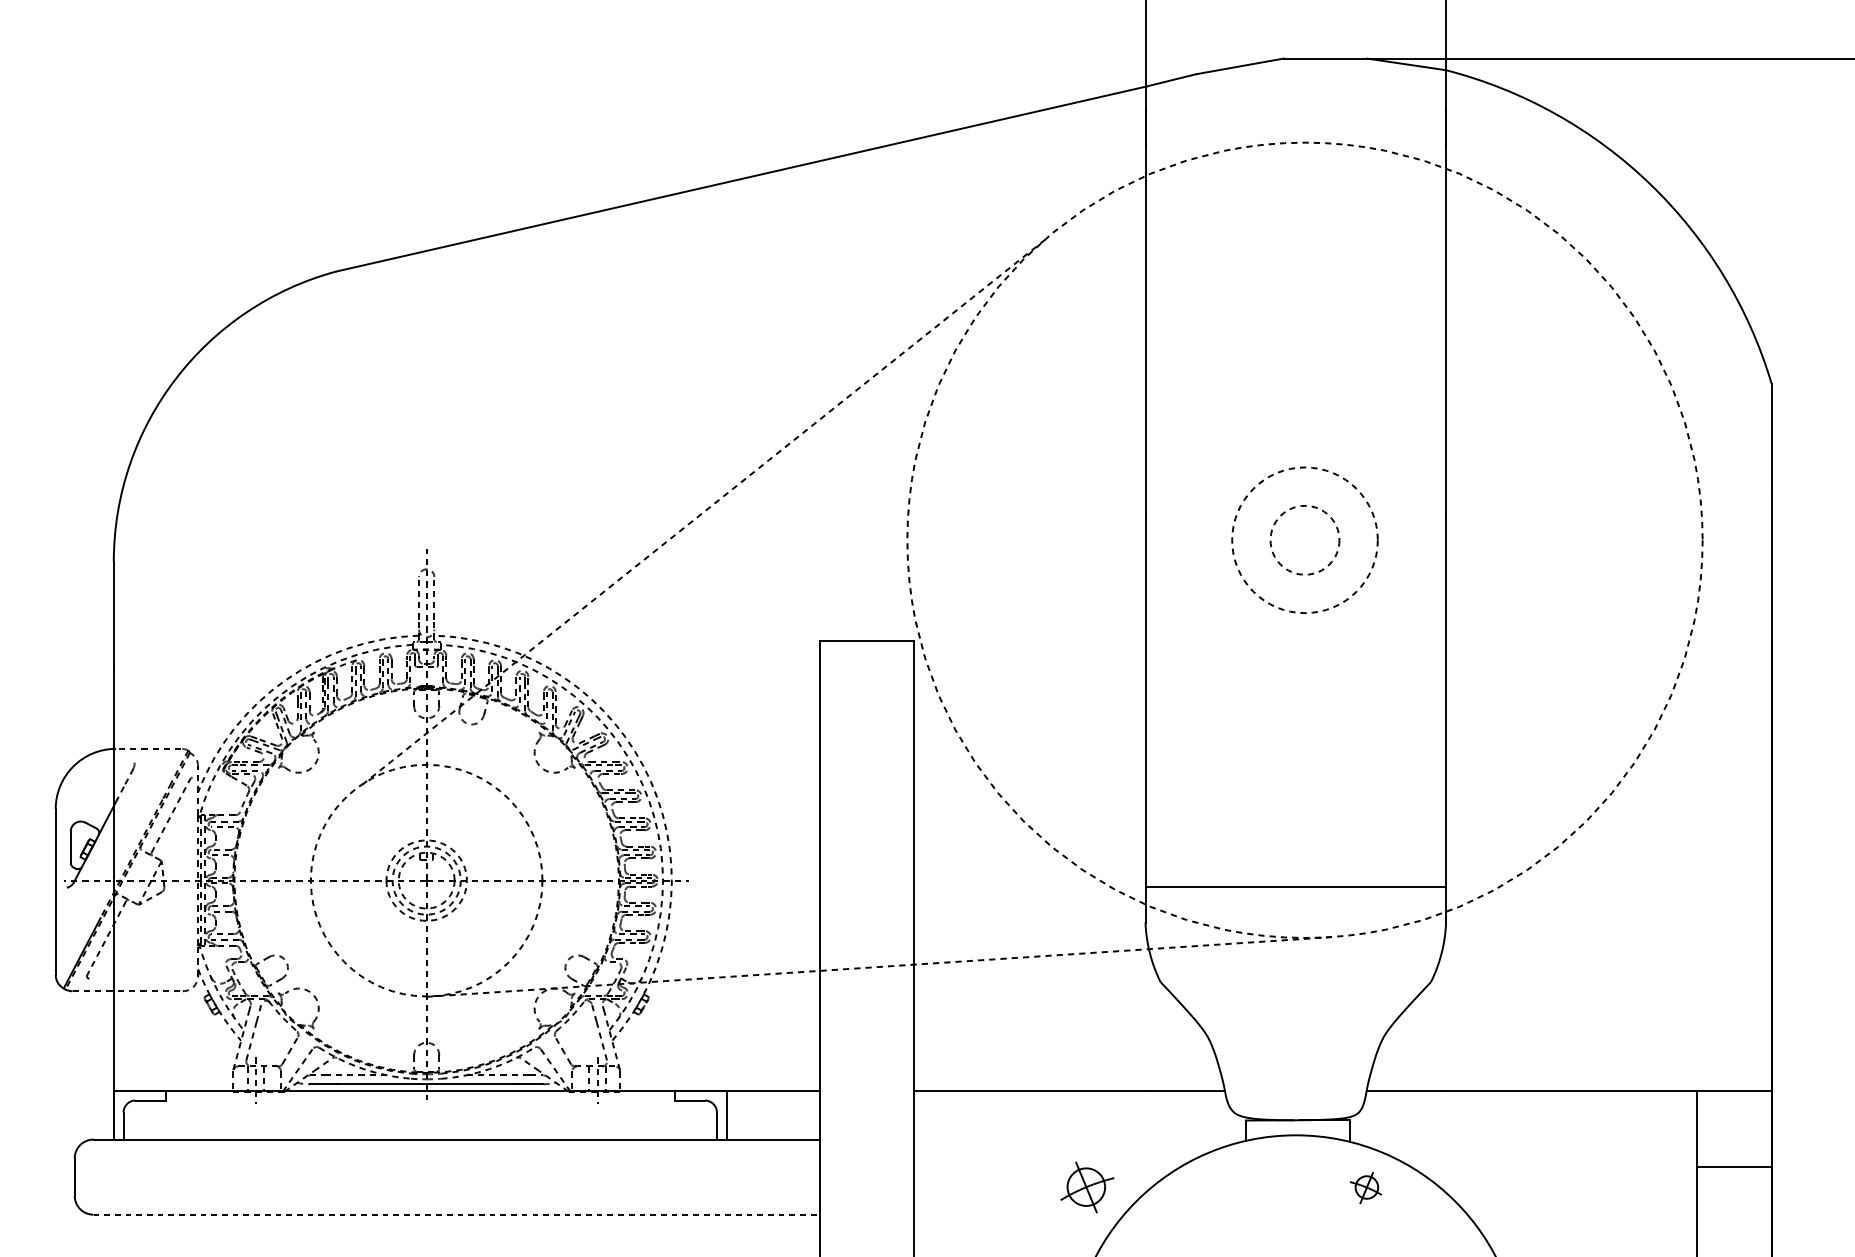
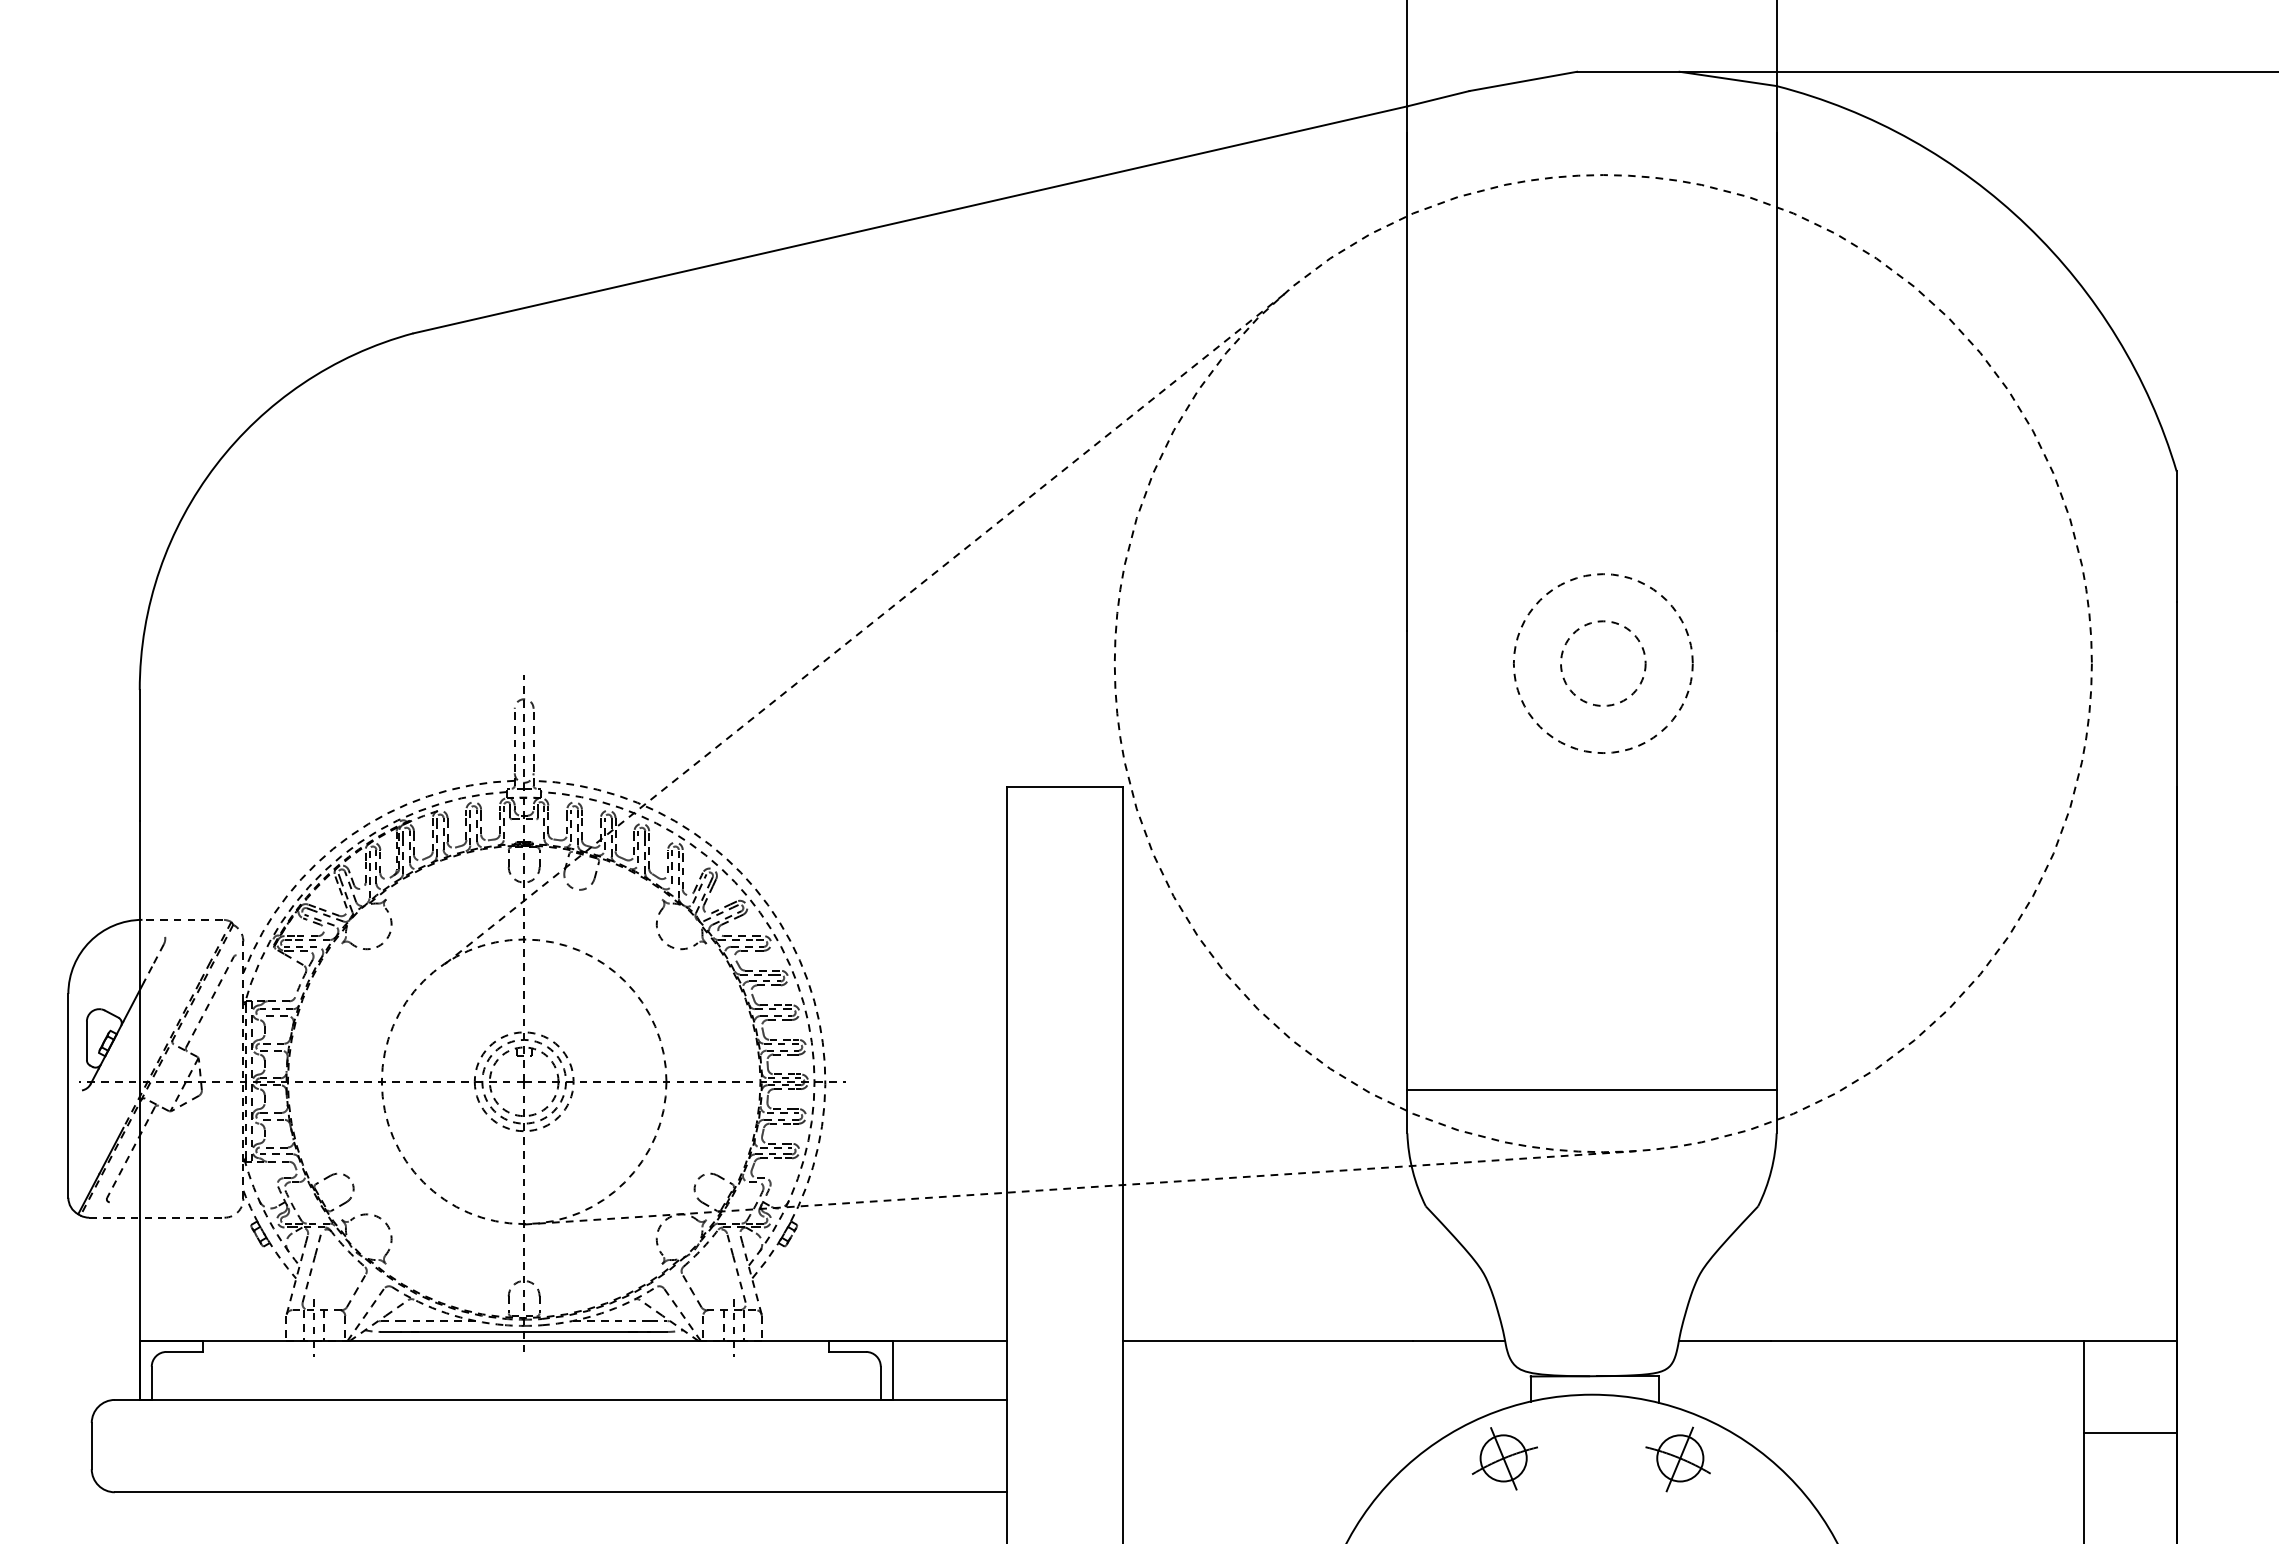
part: (1087, 1187) -> (1504, 1458), moved
part: (1365, 1188) -> (1677, 1459), size x1.67
line: (457, 1214) -> (561, 1492), dashed -> solid

